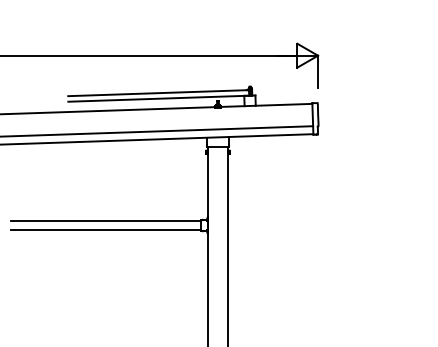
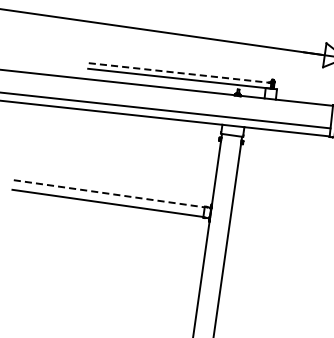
line: (159, 93) -> (180, 73), solid -> dashed
line: (106, 220) -> (109, 193), solid -> dashed

